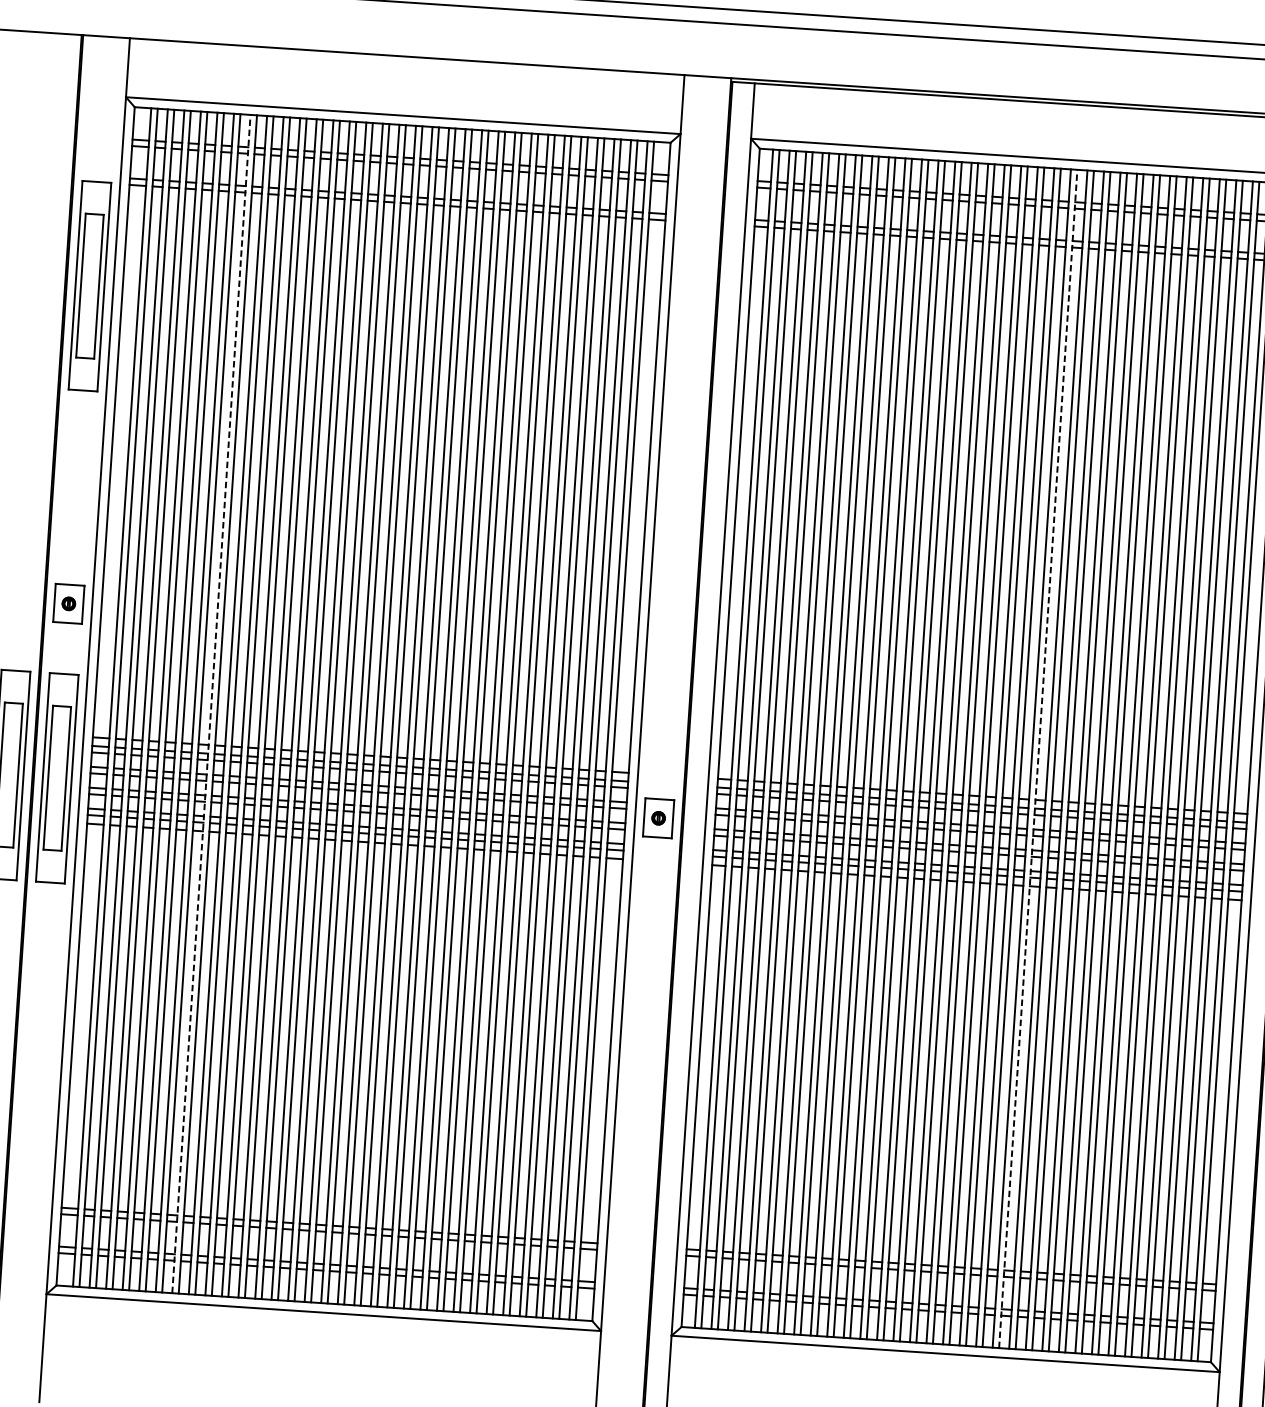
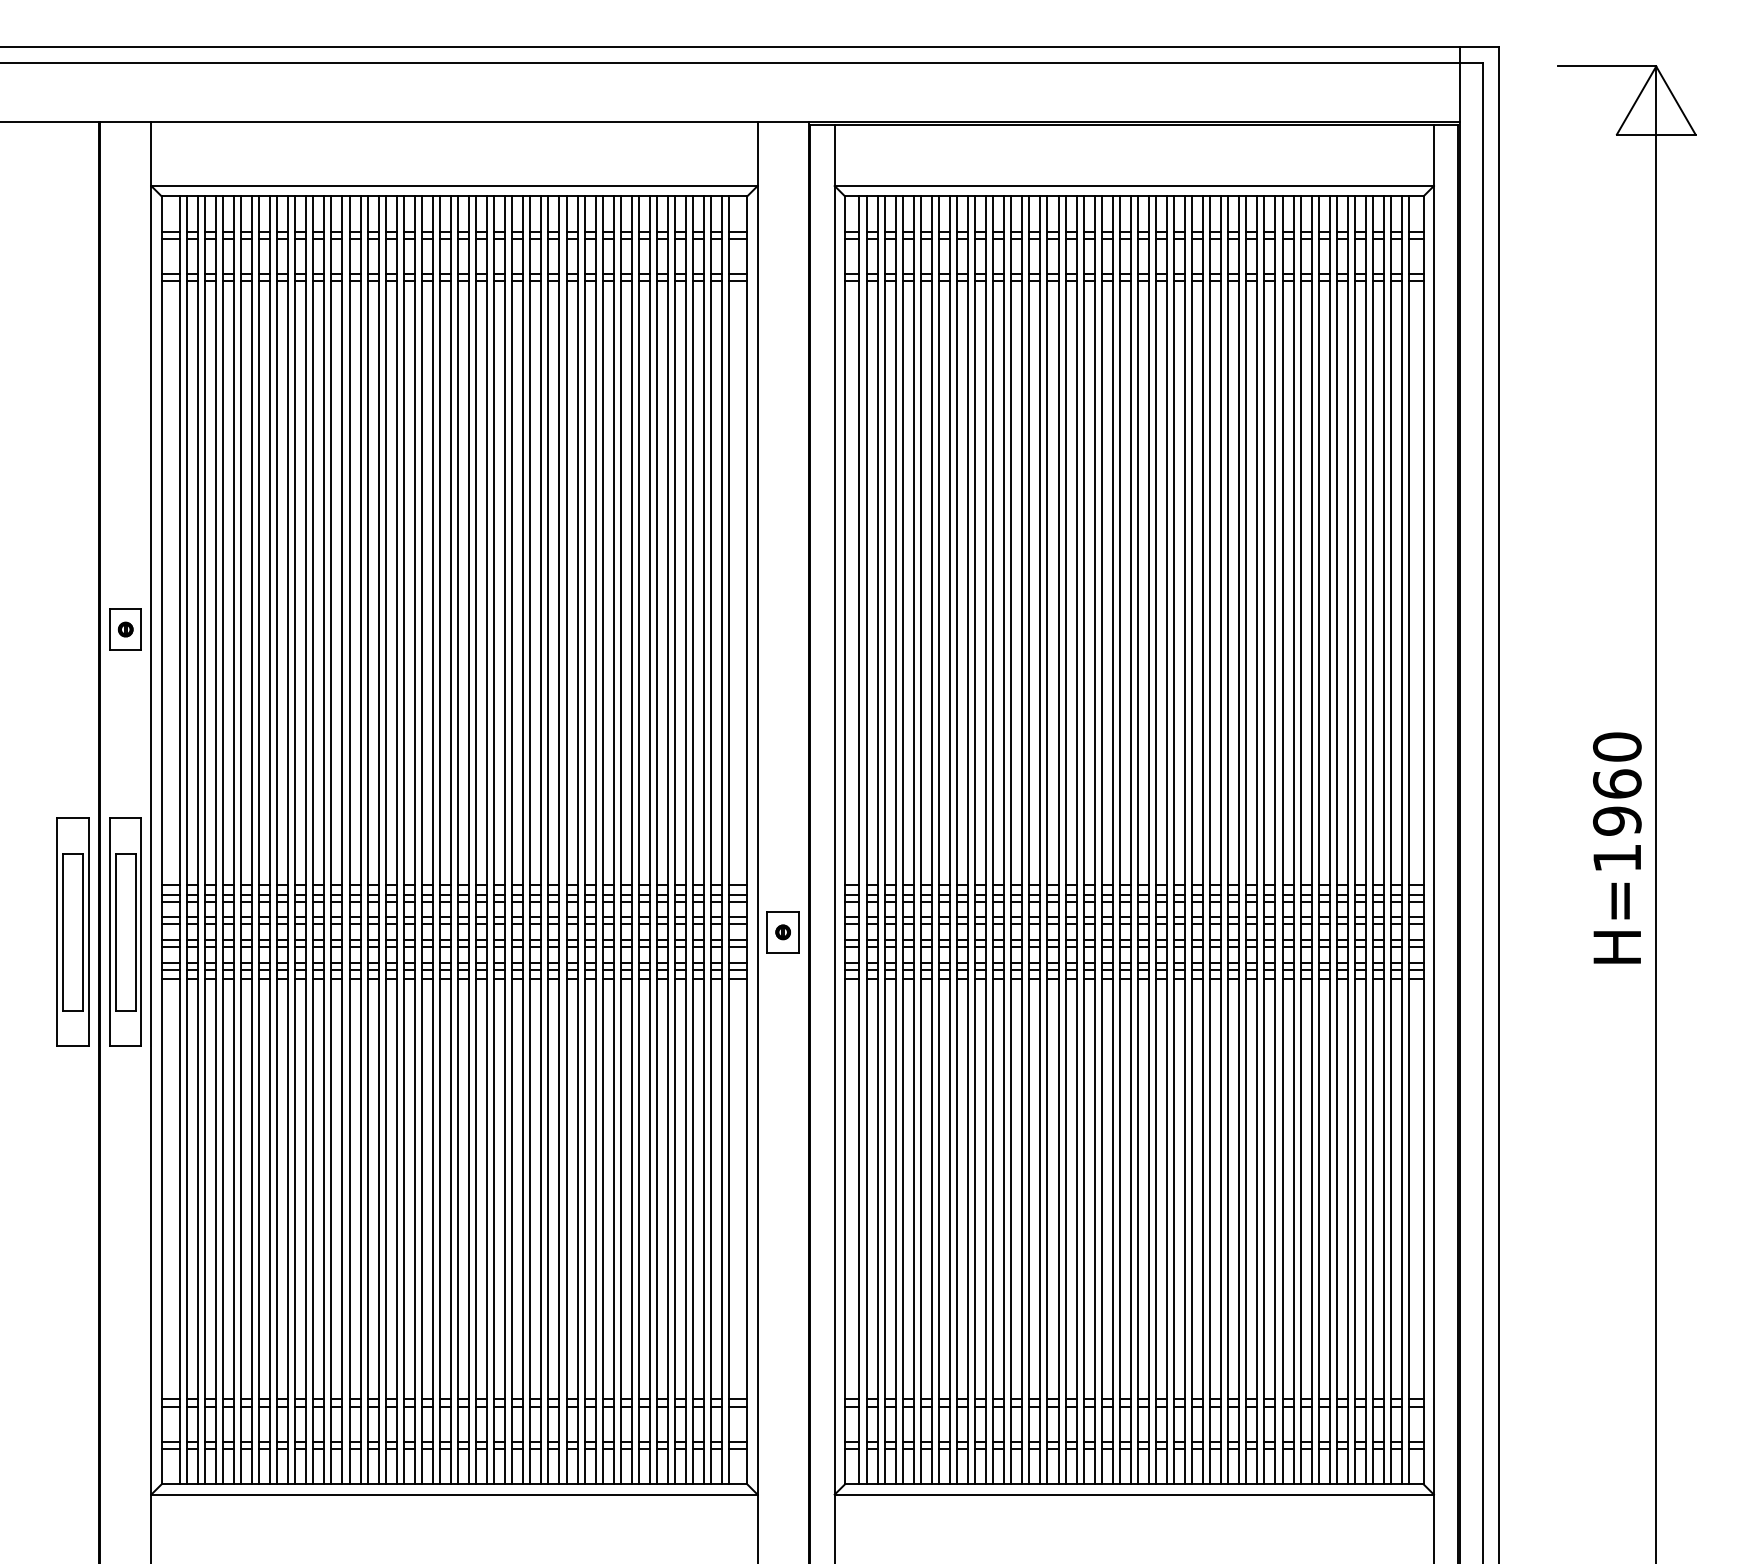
part: (89, 285) -> (125, 393), removed
part: (68, 603) -> (125, 629), moved
line: (211, 703) -> (288, 839), dashed -> solid
line: (1038, 758) -> (1192, 839), dashed -> solid

